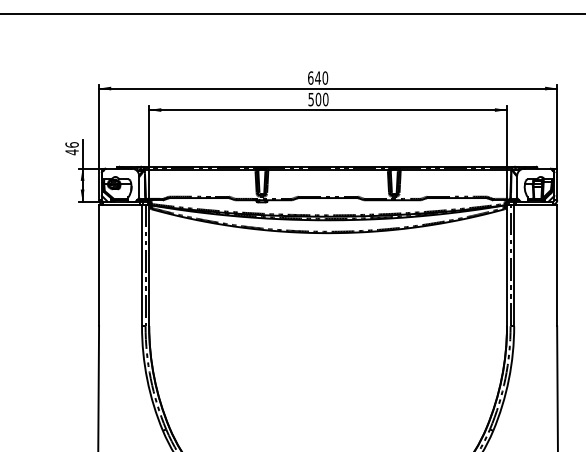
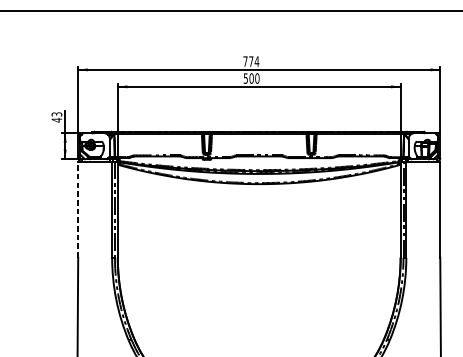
text: (318, 77) -> (251, 61), 640 -> 774
text: (71, 144) -> (56, 114), 46 -> 43
line: (99, 265) -> (78, 209), solid -> dashed

